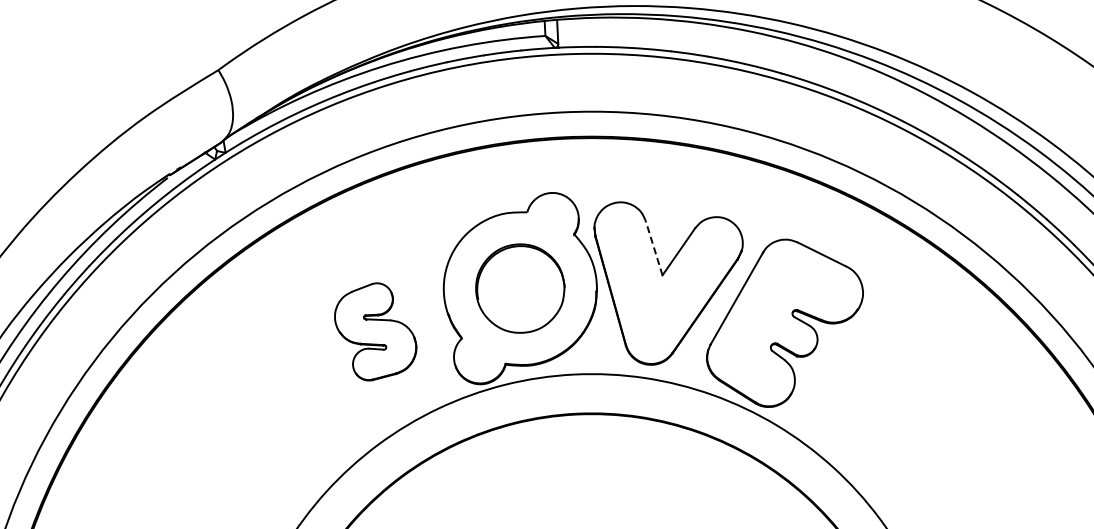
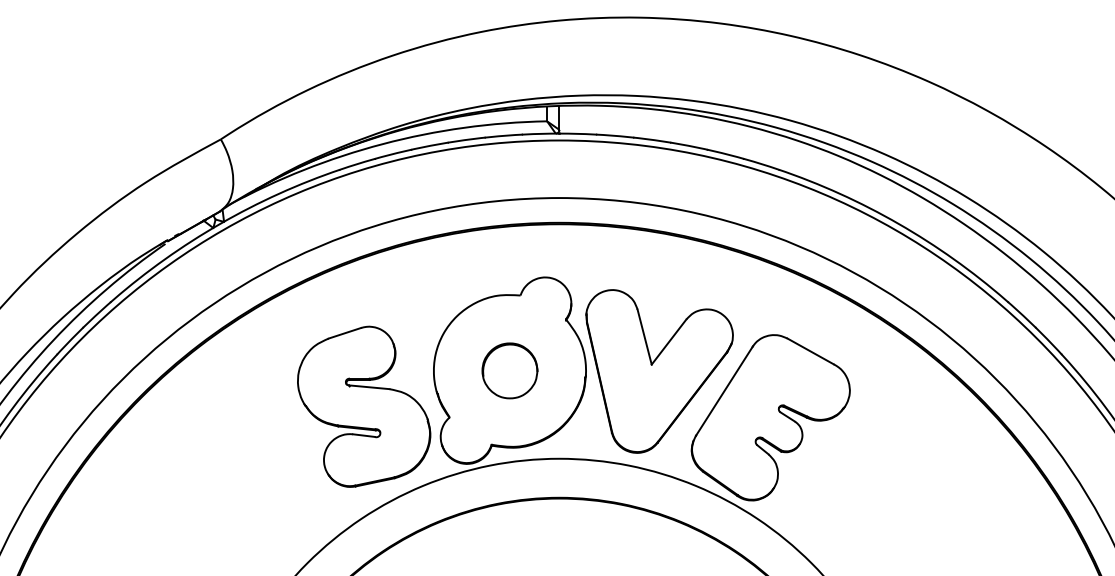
line: (653, 247) -> (644, 336), dashed -> solid
part: (519, 288) -> (509, 370), size x0.62
part: (375, 331) -> (364, 406), size x1.67

